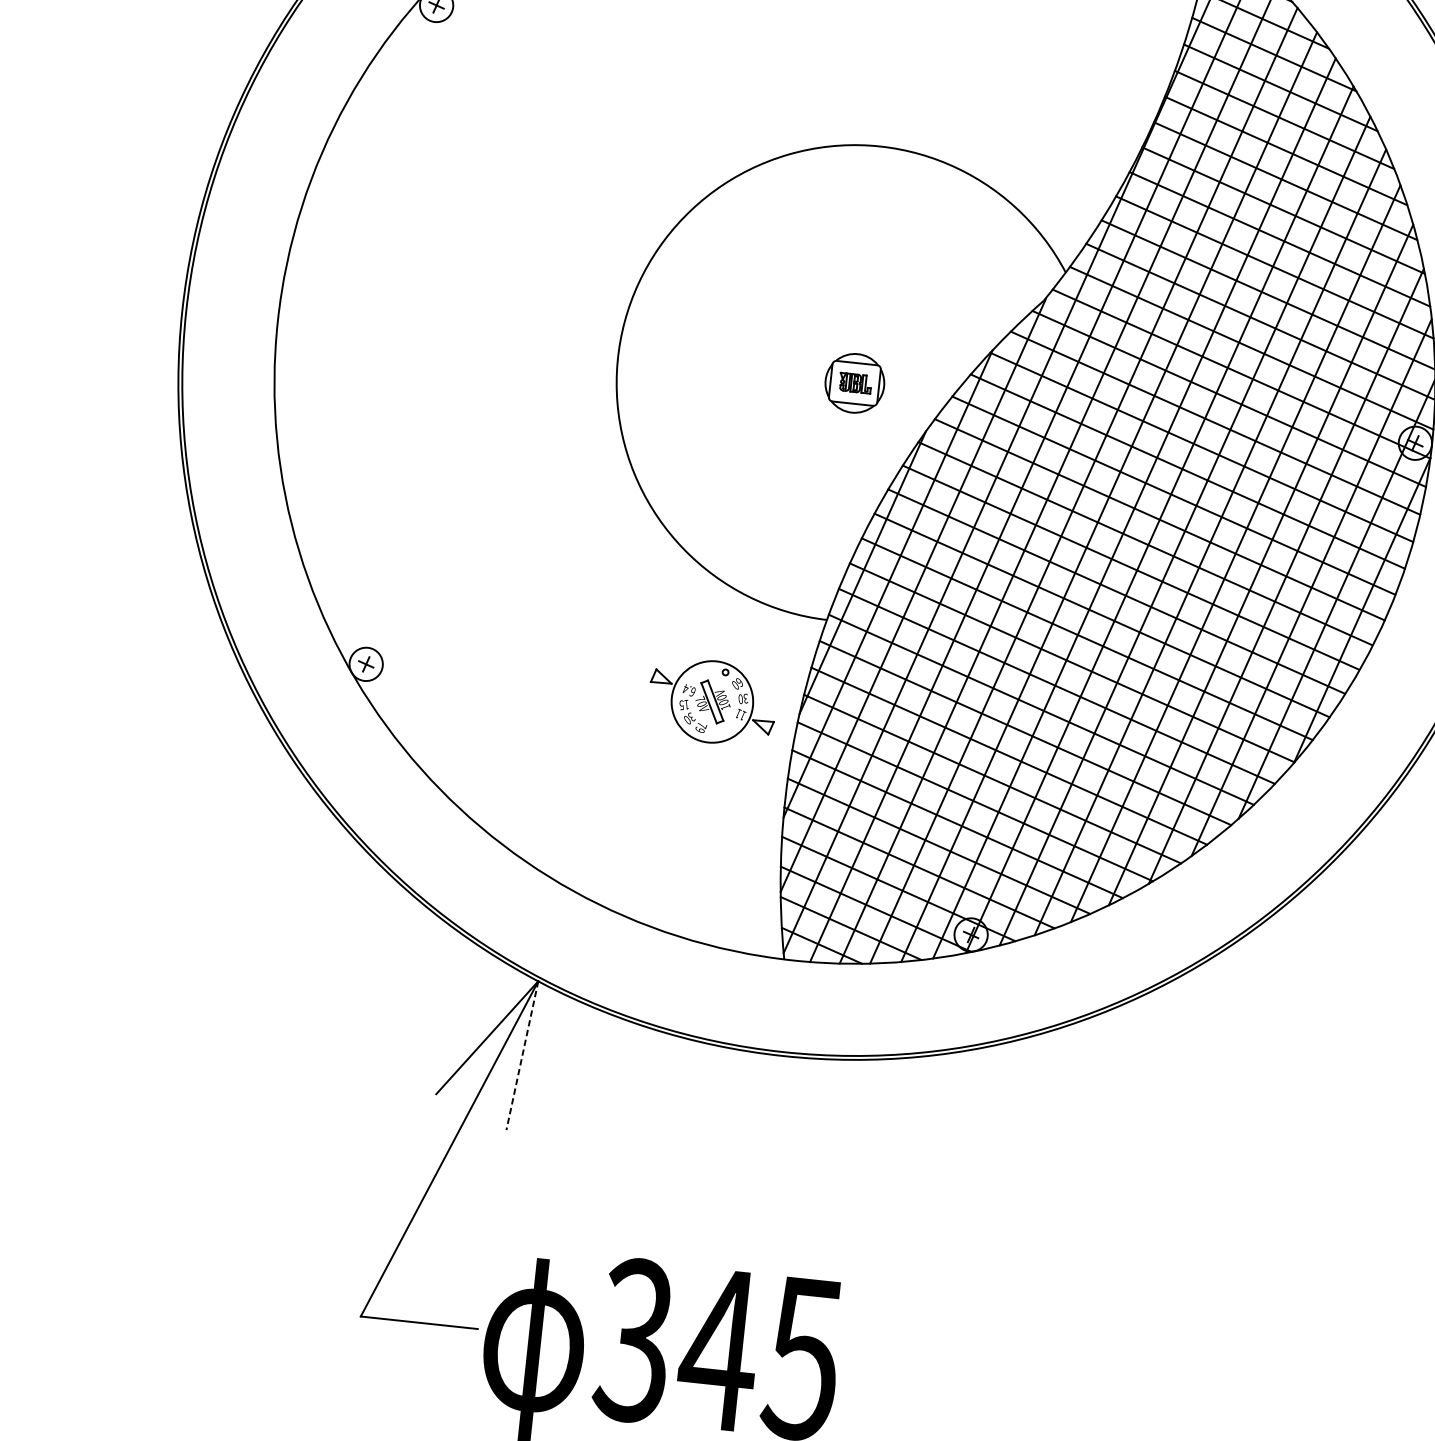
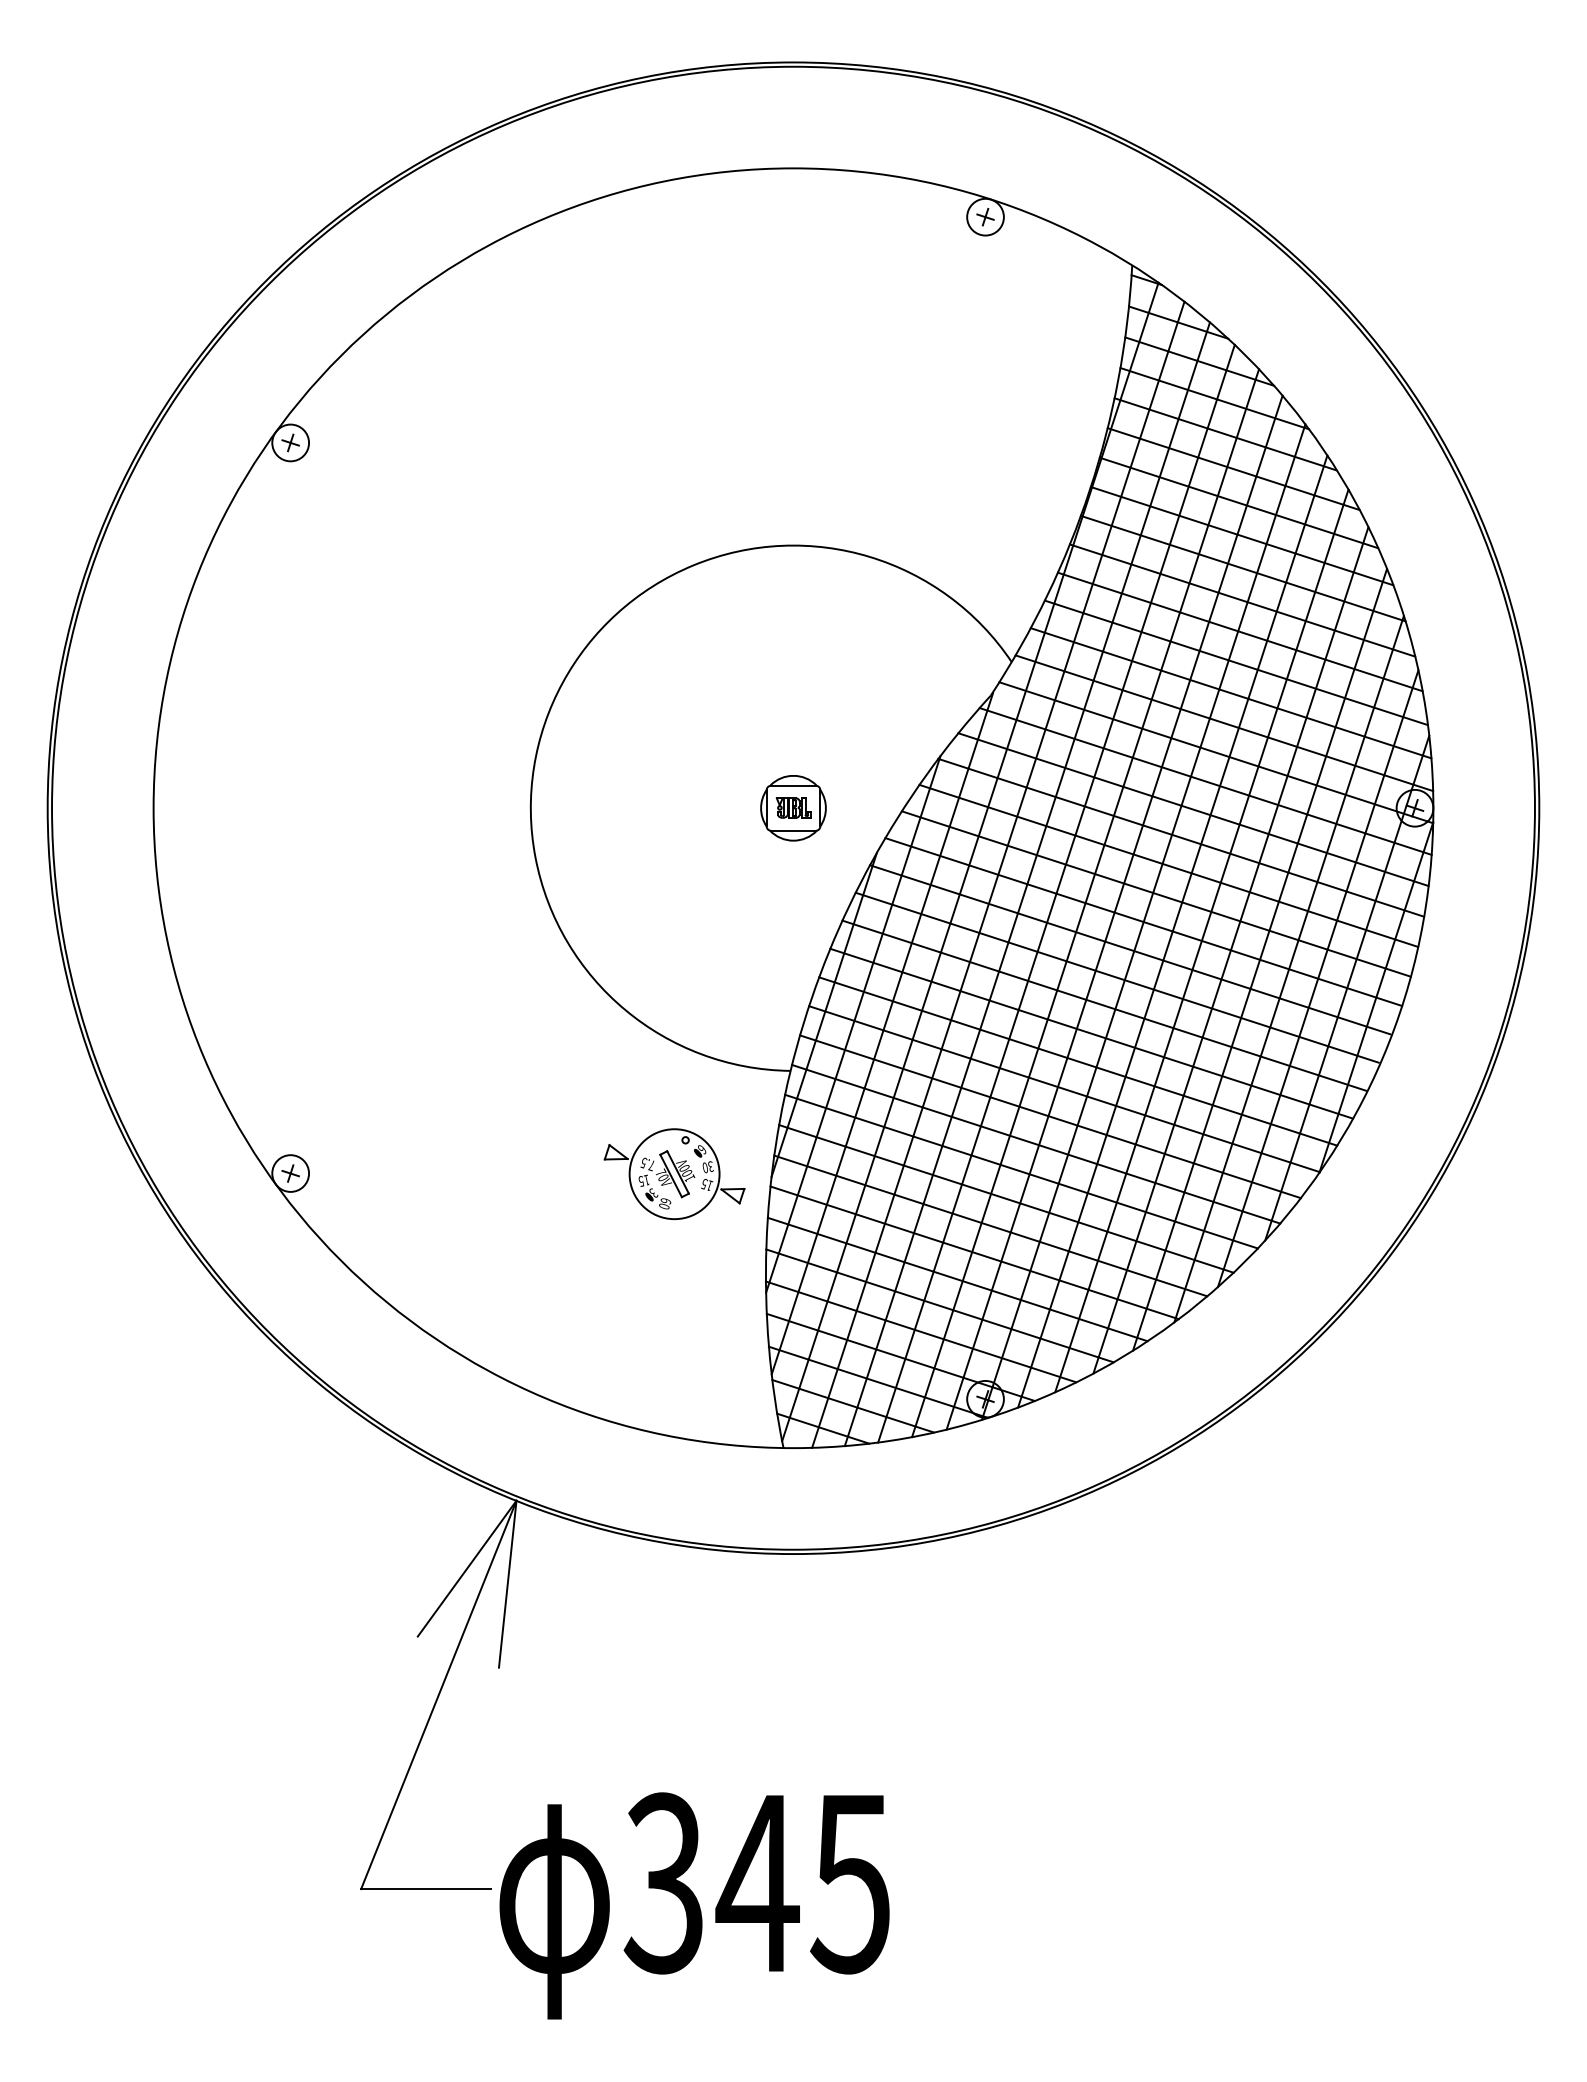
text: (688, 690) -> (647, 1164), 6.4 -> 7.5
text: (738, 713) -> (704, 1183), 11 -> 15
text: (701, 727) -> (665, 1203), 79 -> 60
line: (522, 1055) -> (507, 1584), dashed -> solid

